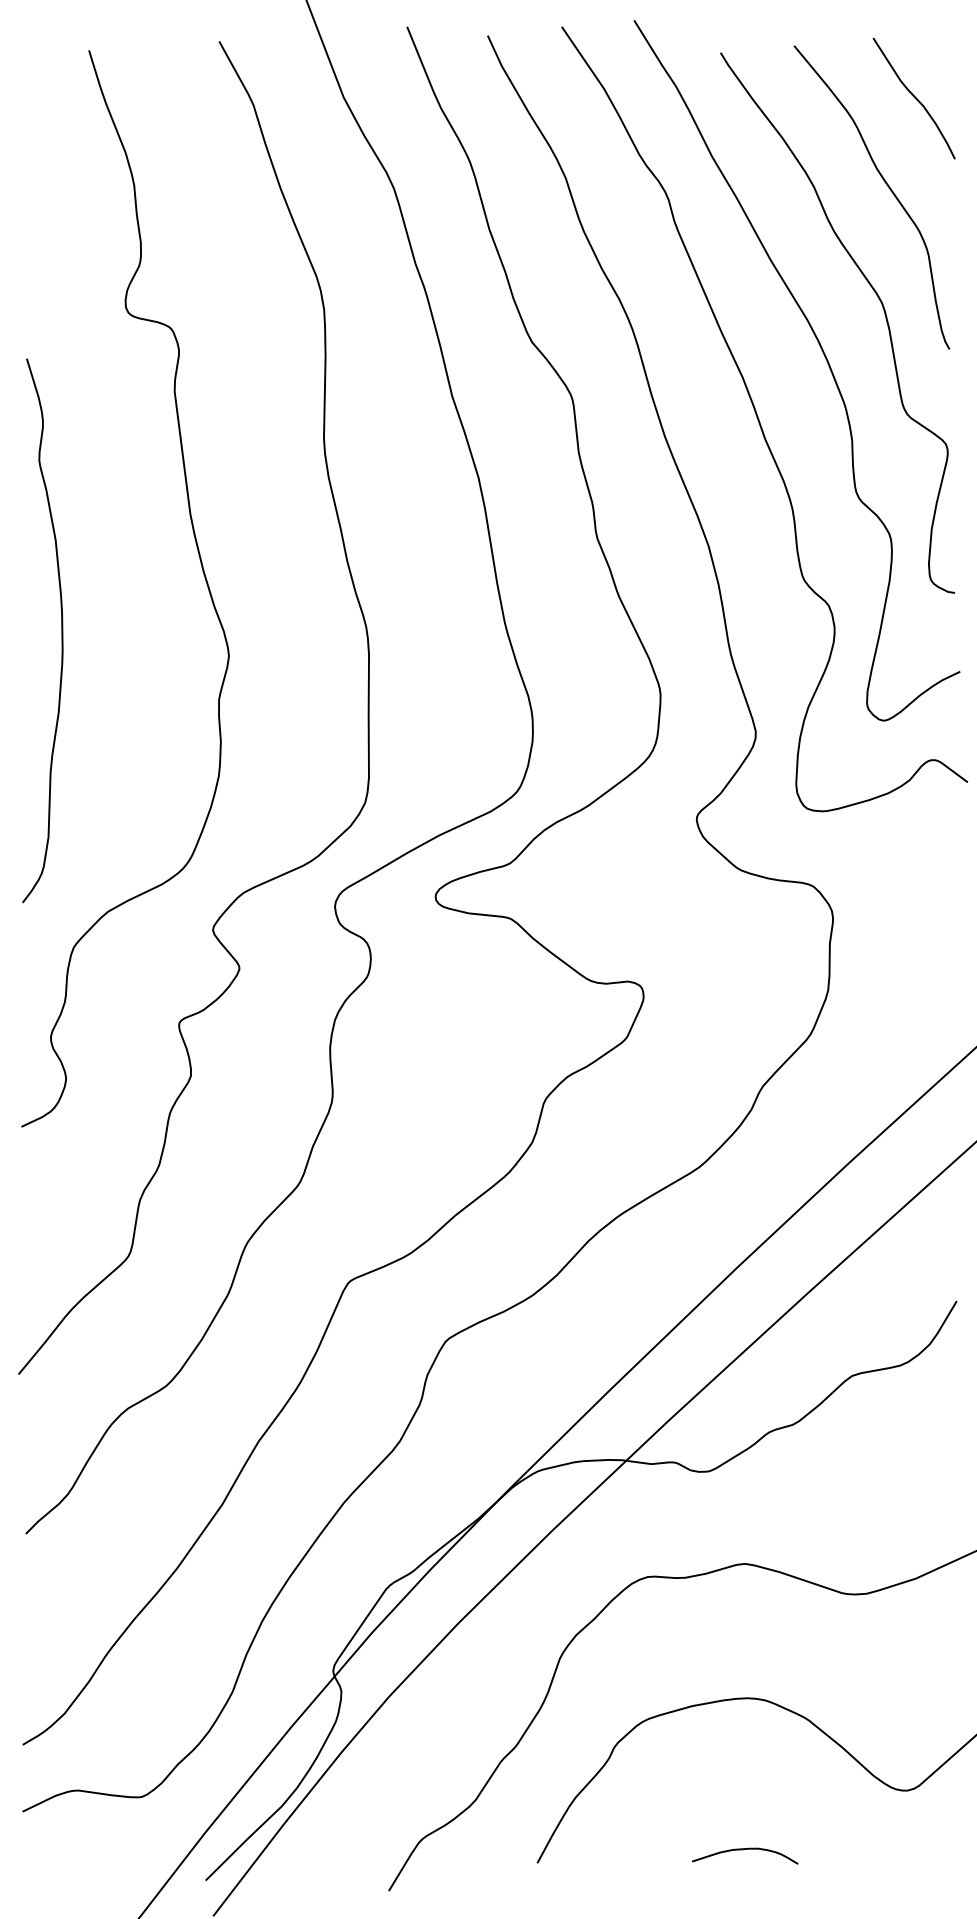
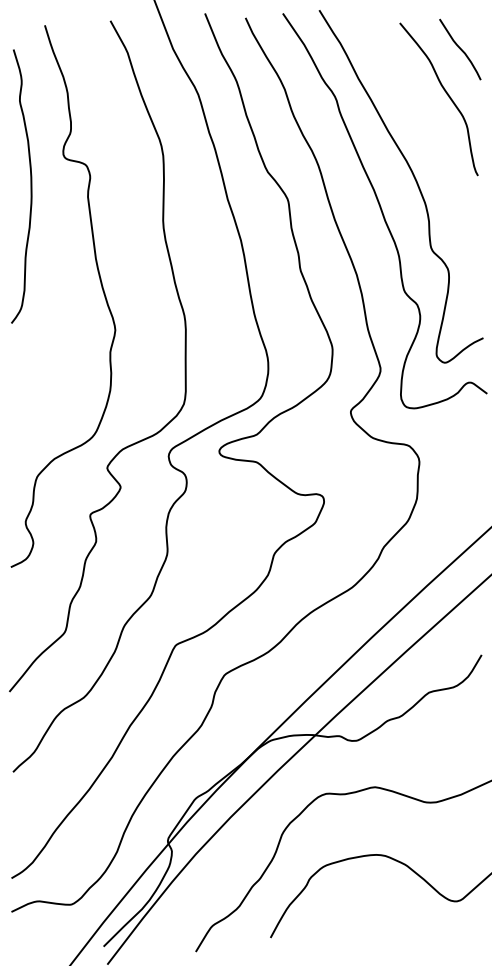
curve: (876, 298) -> (441, 150), removed
curve: (60, 630) -> (30, 186), moved
curve: (745, 1850) -> (375, 931), removed

